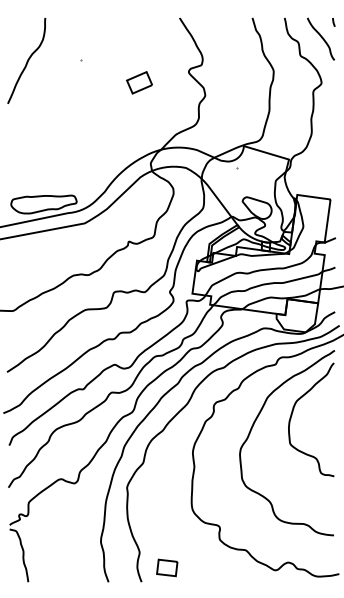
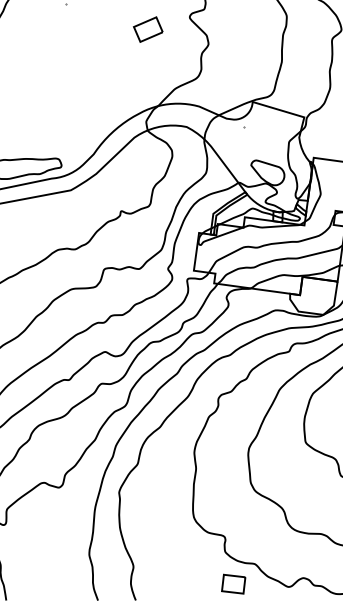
part: (139, 82) -> (148, 29), moved
part: (167, 567) -> (233, 583), moved

